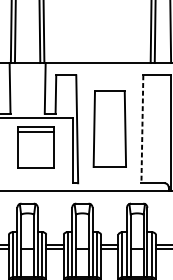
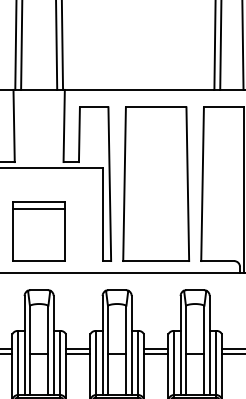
part: (110, 128) -> (156, 183), size x1.43
line: (142, 129) -> (202, 184), dashed -> solid
part: (35, 147) -> (38, 231), moved

